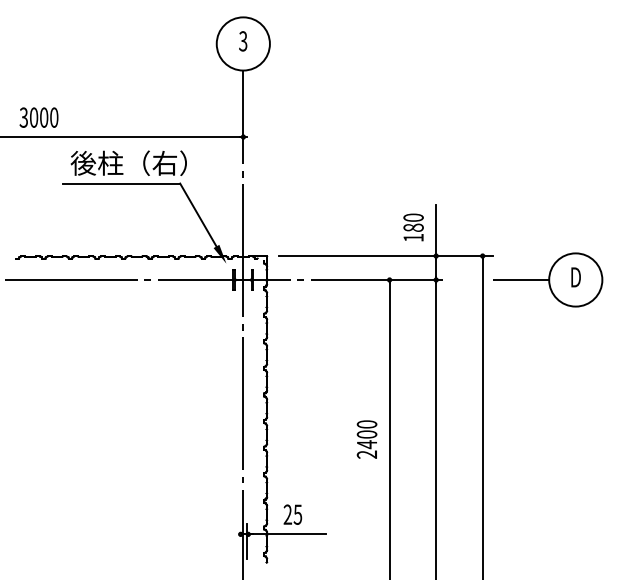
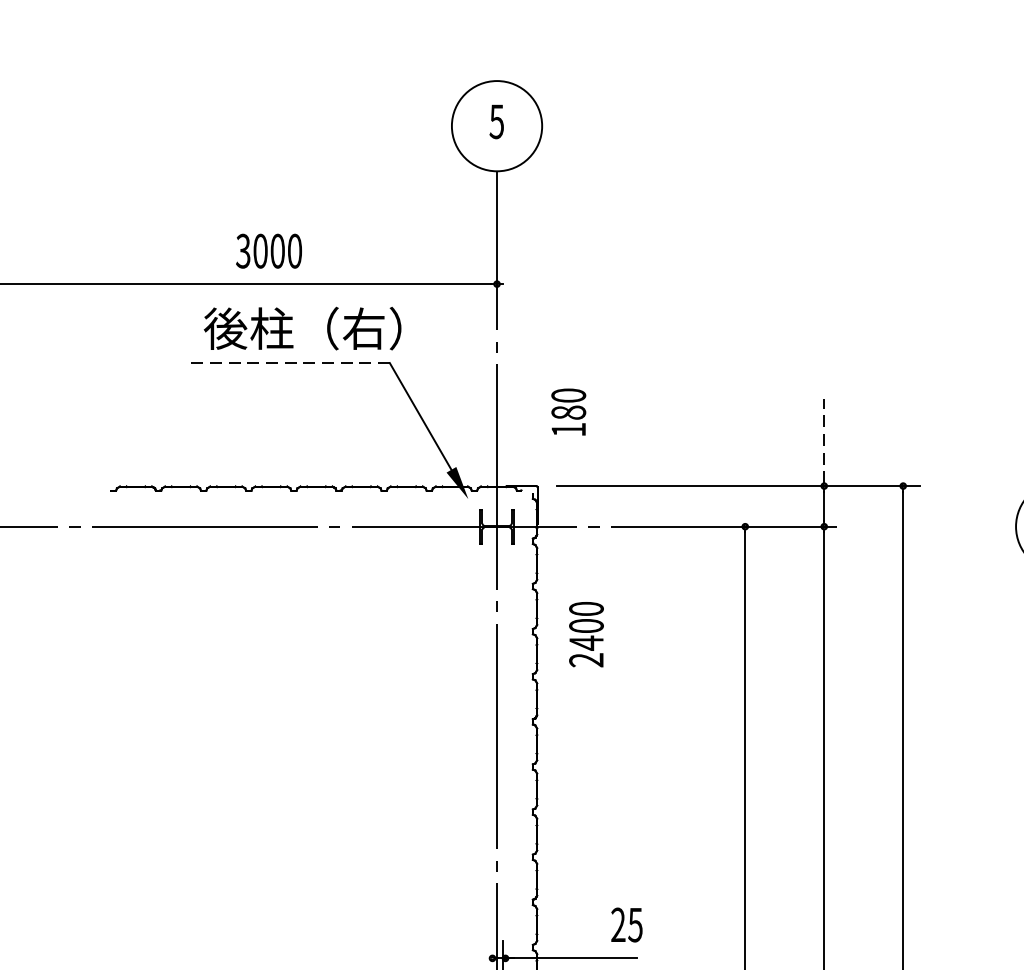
text: (243, 40) -> (497, 120), 3 -> 5
text: (38, 117) -> (268, 250), moved
line: (122, 183) -> (291, 362), solid -> dashed
text: (413, 227) -> (568, 412), moved
line: (436, 229) -> (824, 441), solid -> dashed
line: (520, 280) -> (967, 527), removed
text: (366, 439) -> (585, 634), moved
text: (292, 514) -> (626, 924), moved

